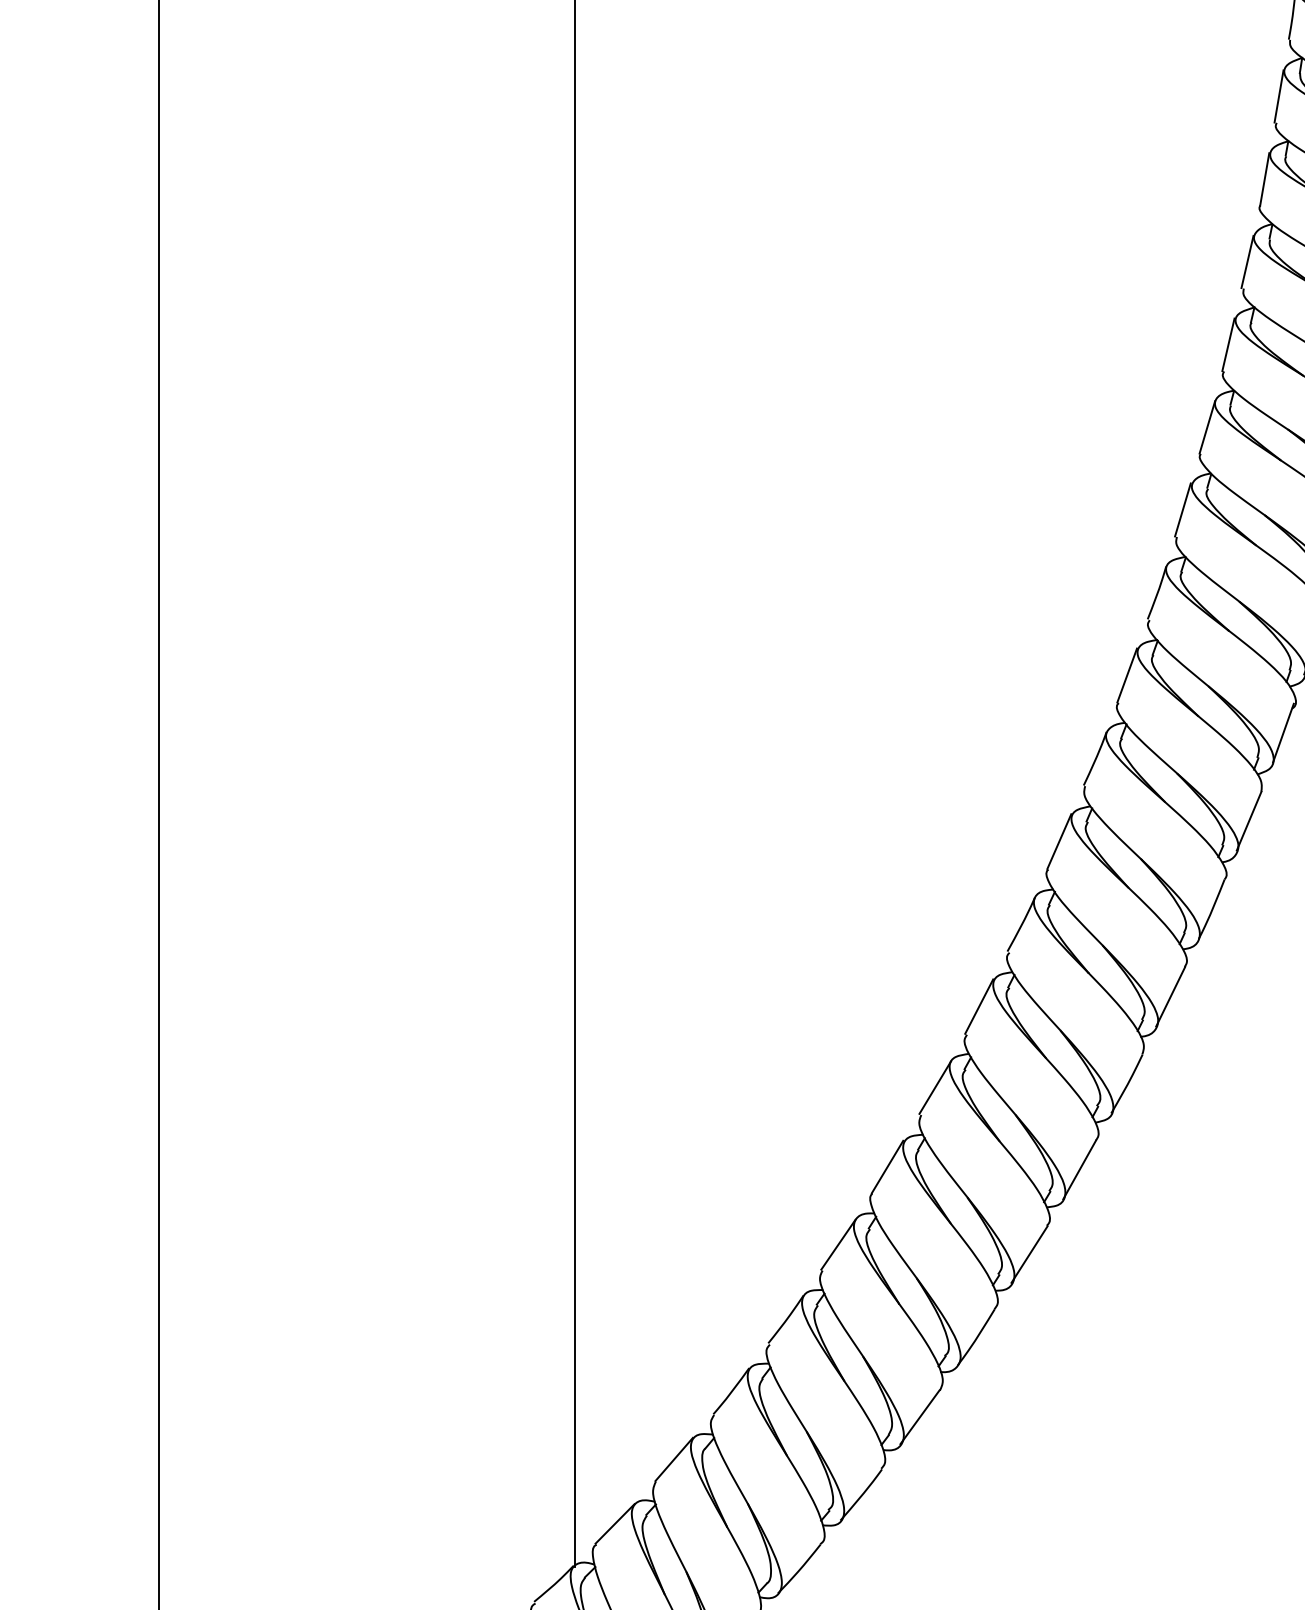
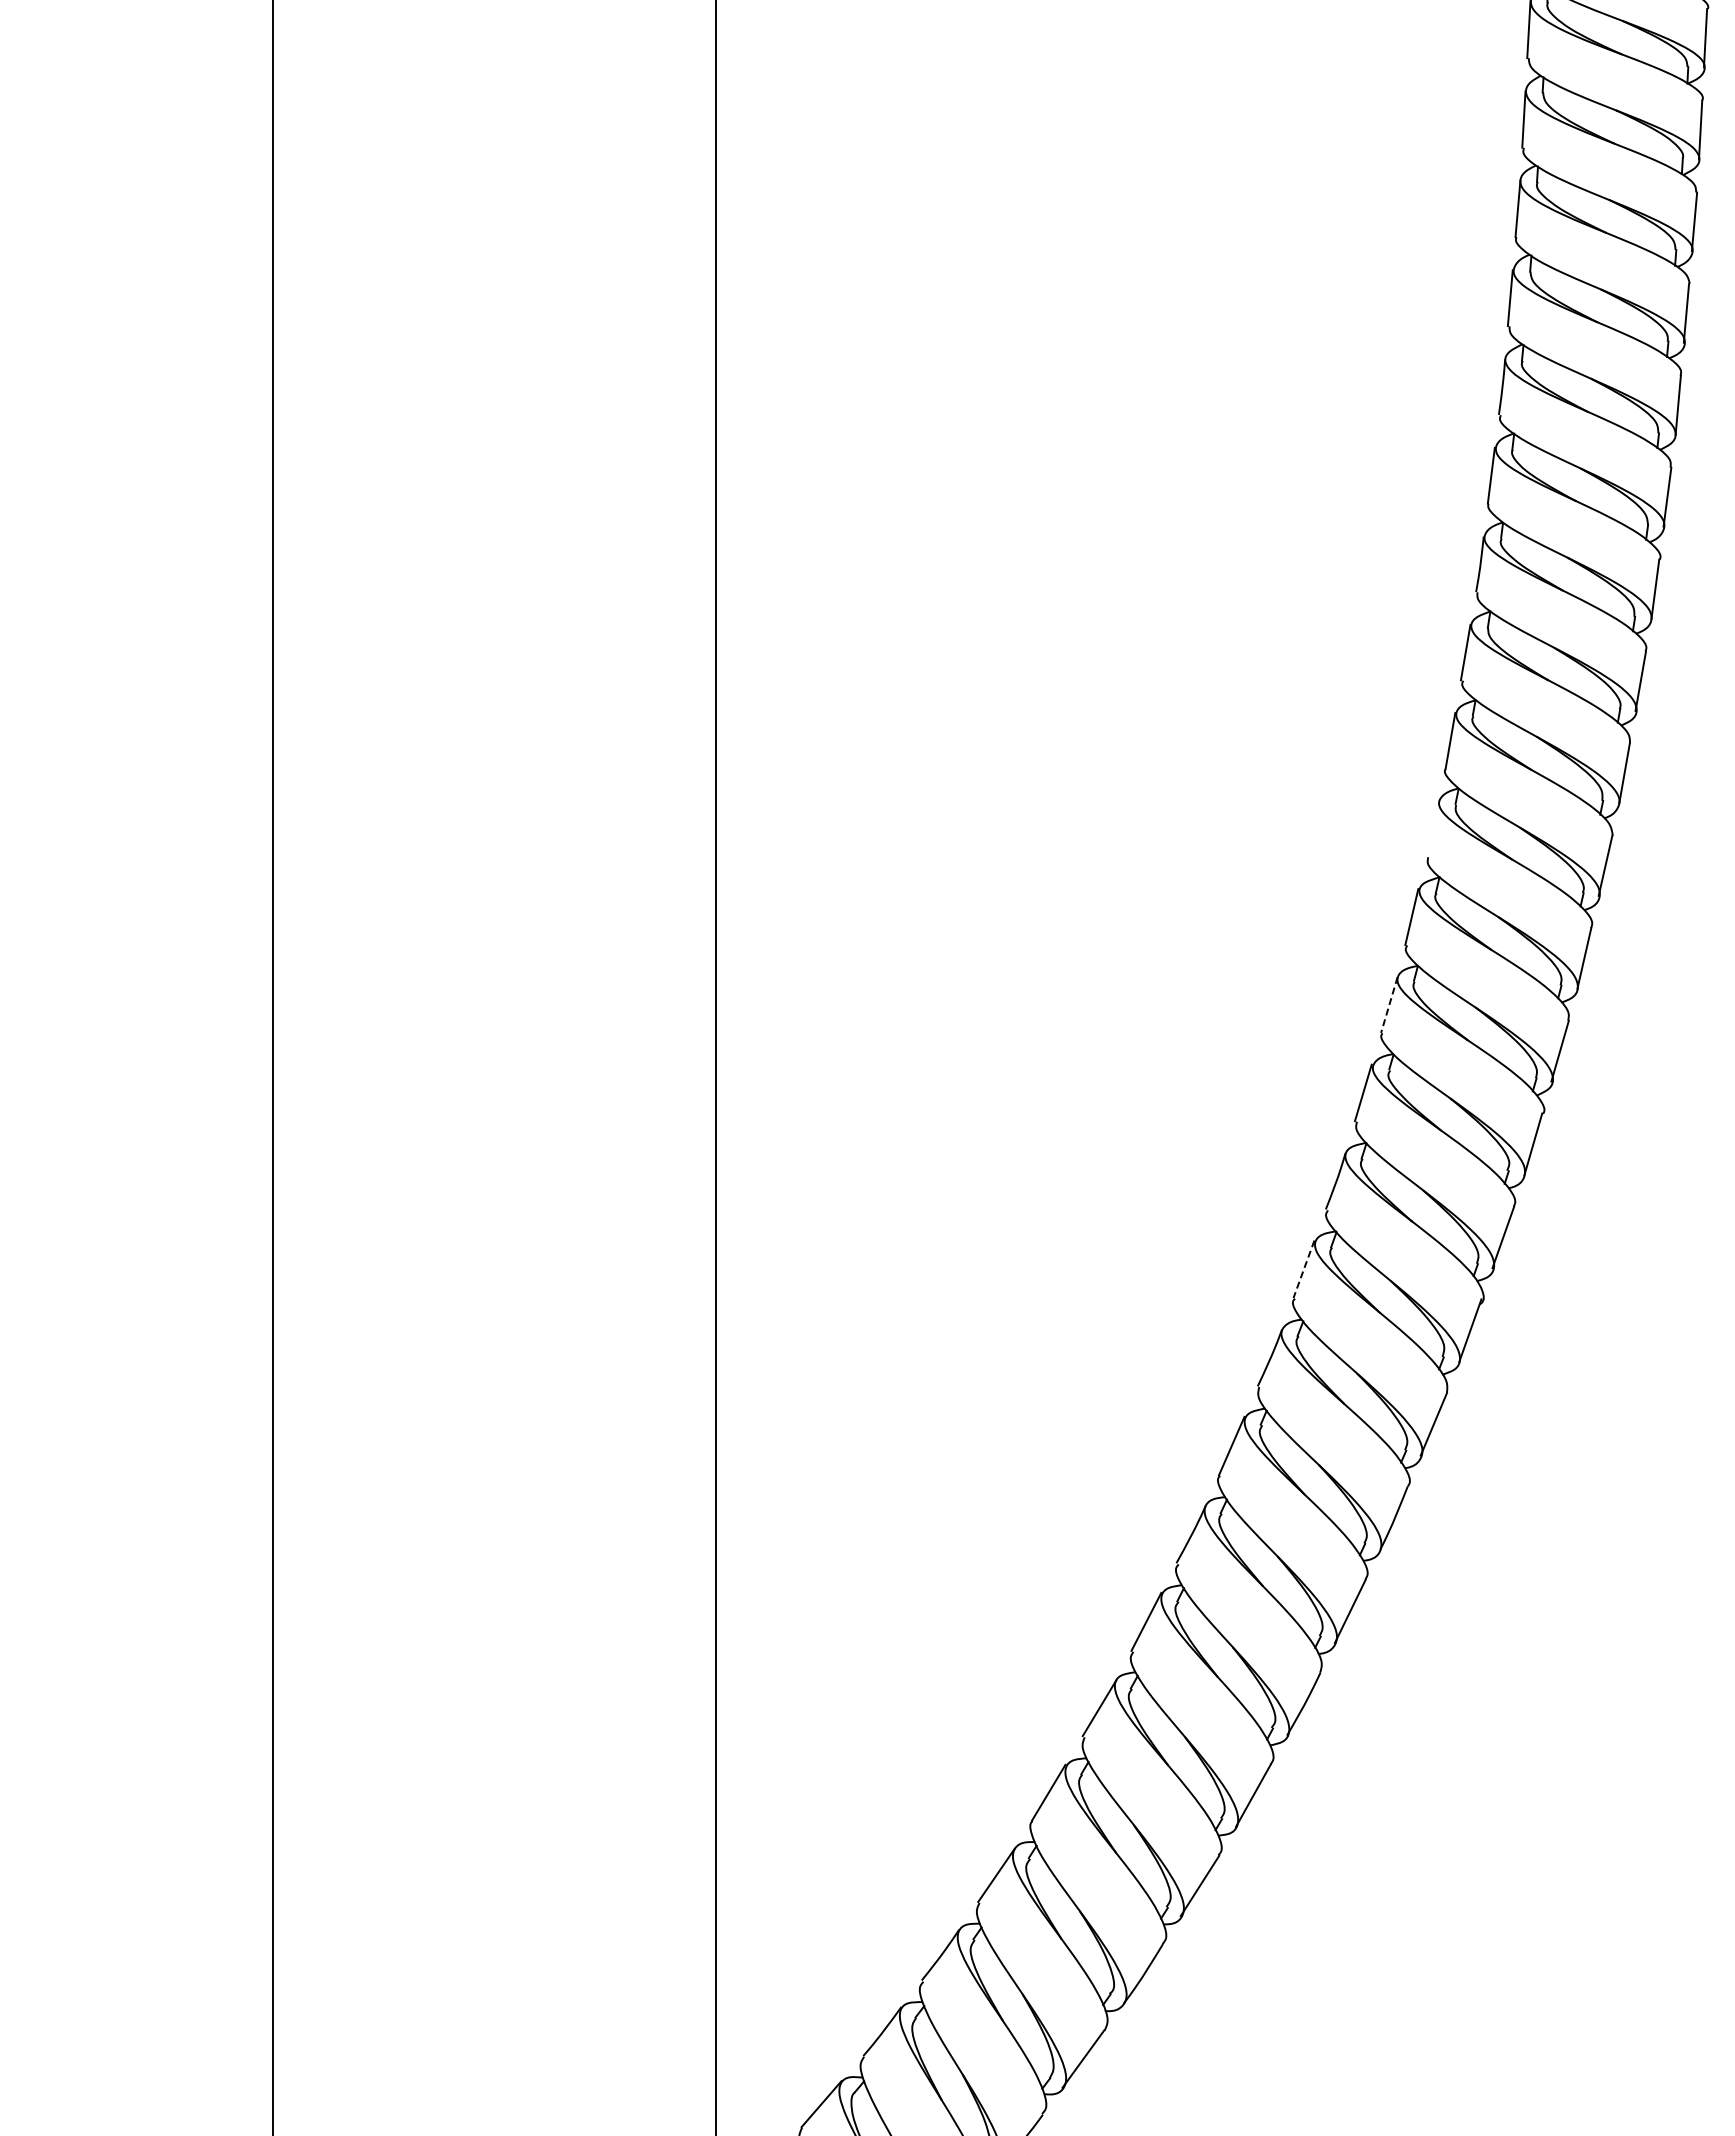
line: (1246, 261) -> (1431, 828), removed
line: (1207, 427) -> (1389, 1005), solid -> dashed
line: (1126, 675) -> (1303, 1269), solid -> dashed

